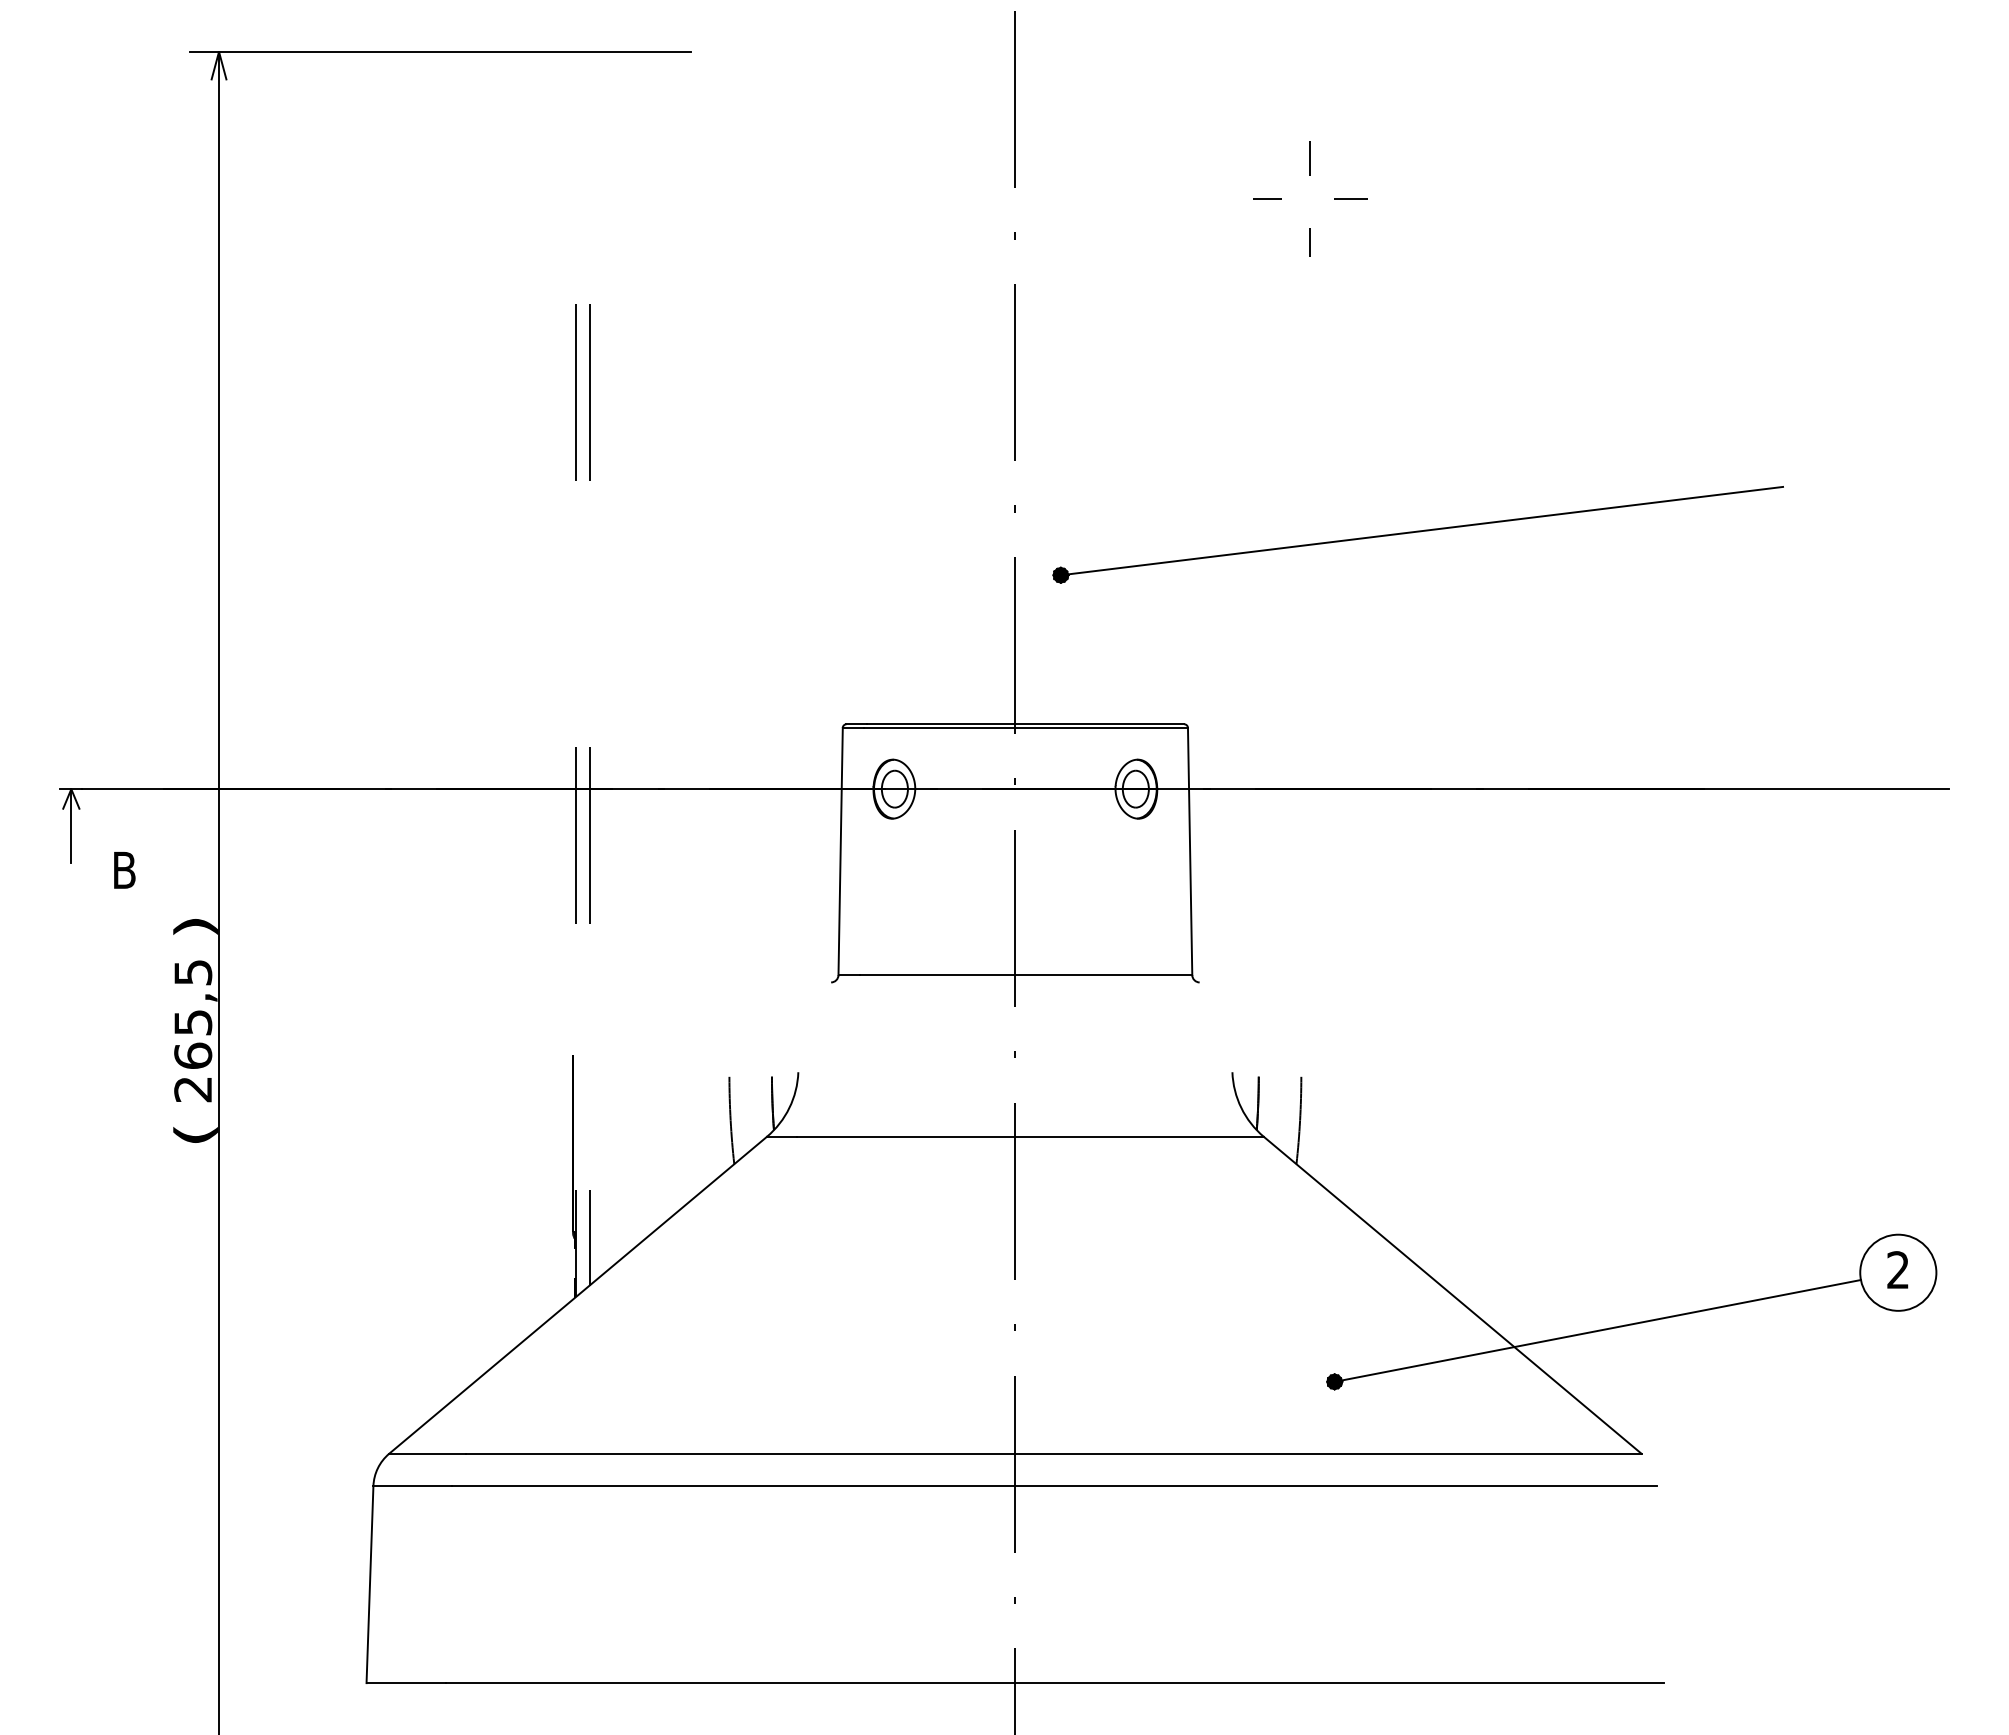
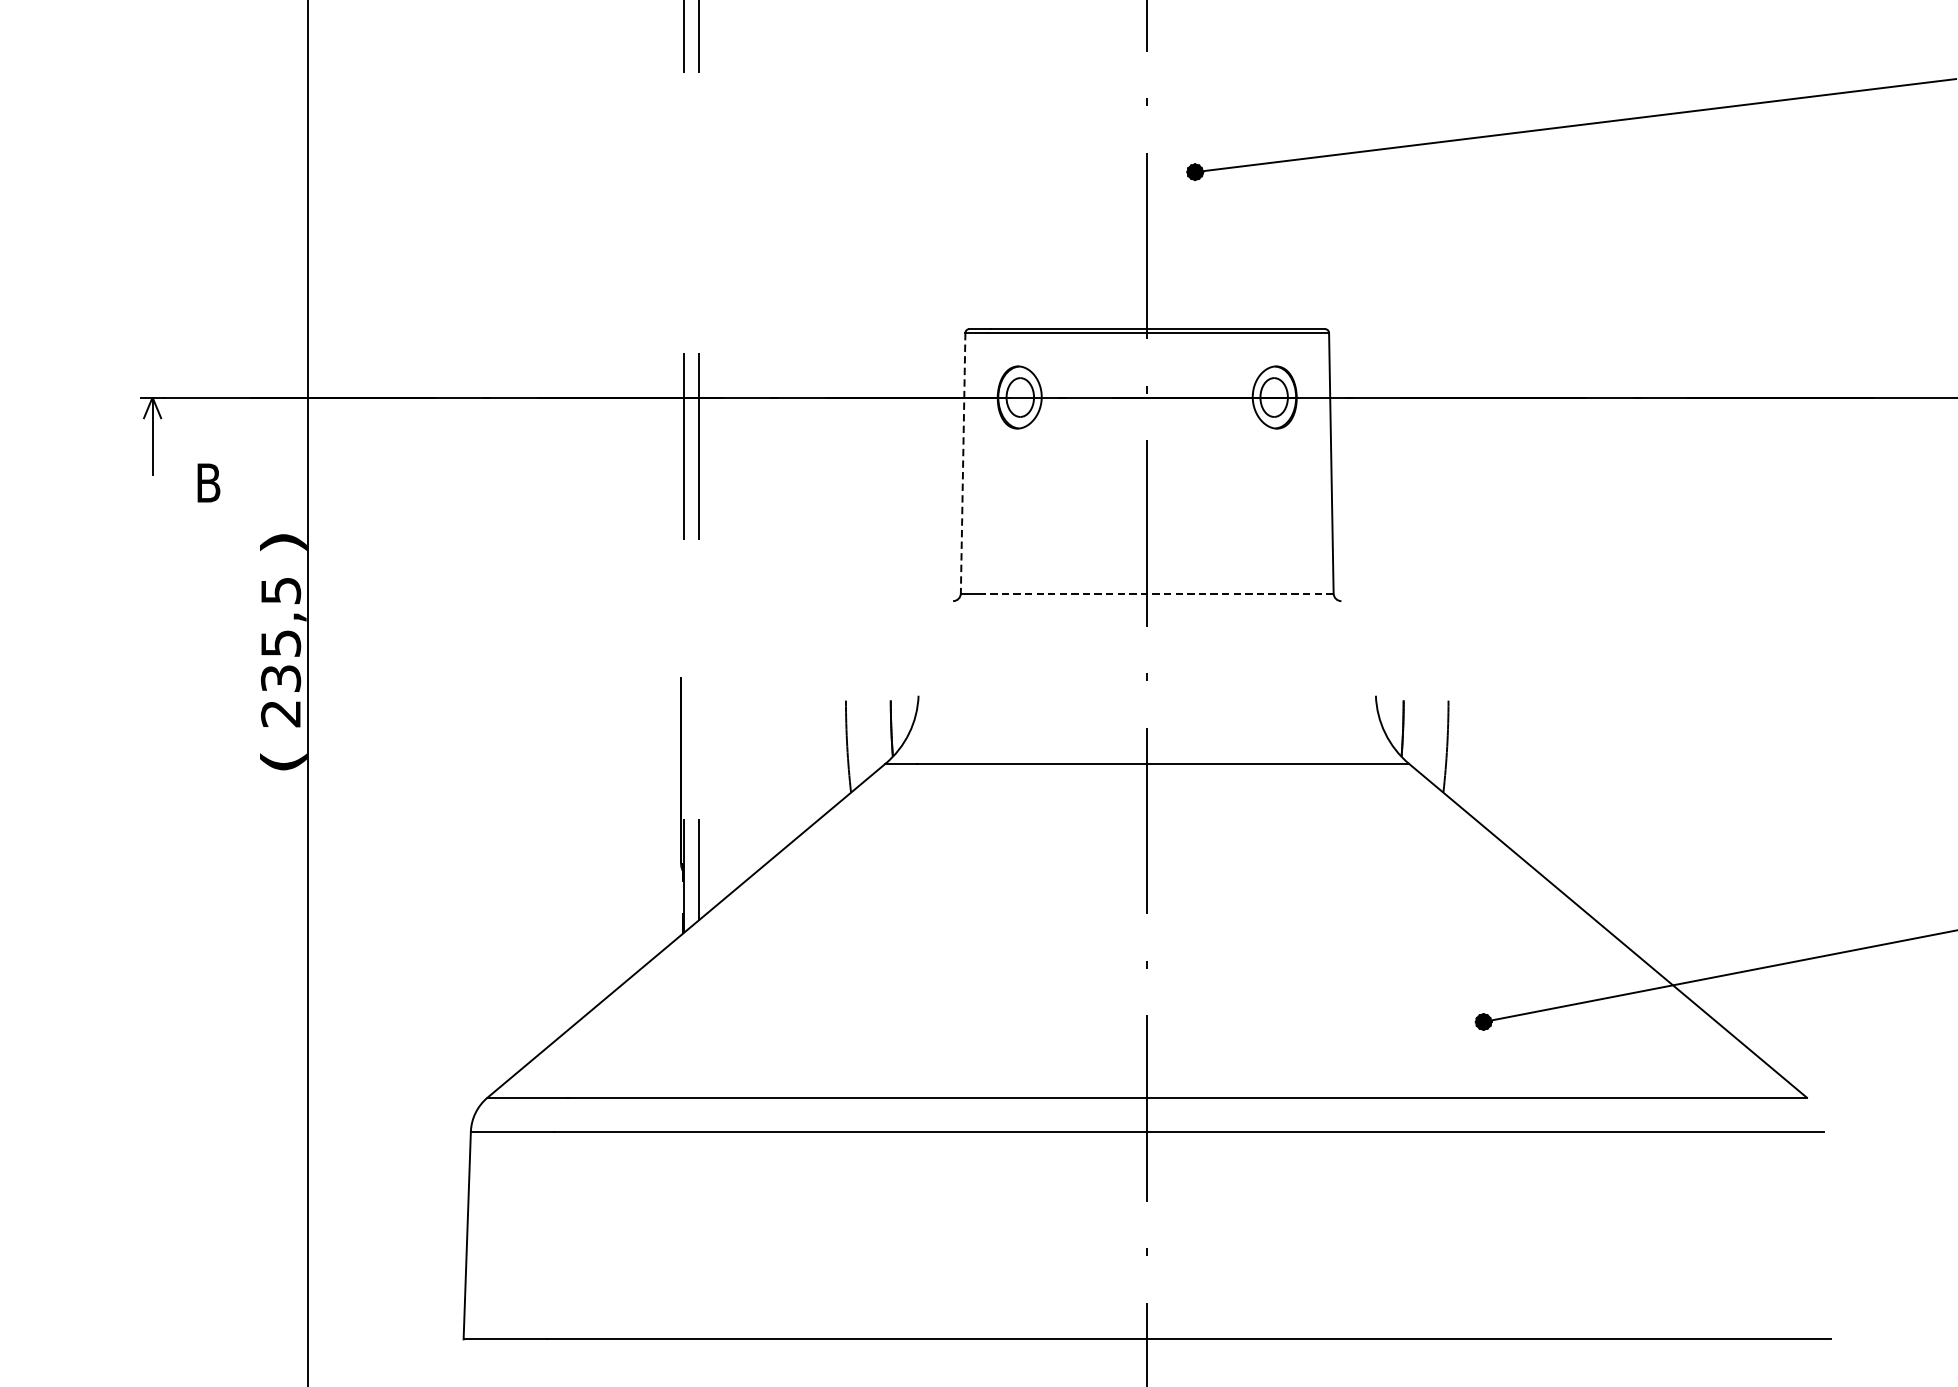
line: (840, 851) -> (962, 463), solid -> dashed
line: (1025, 975) -> (1157, 593), solid -> dashed
text: (193, 1055) -> (281, 678), 265,5 -> 235,5

